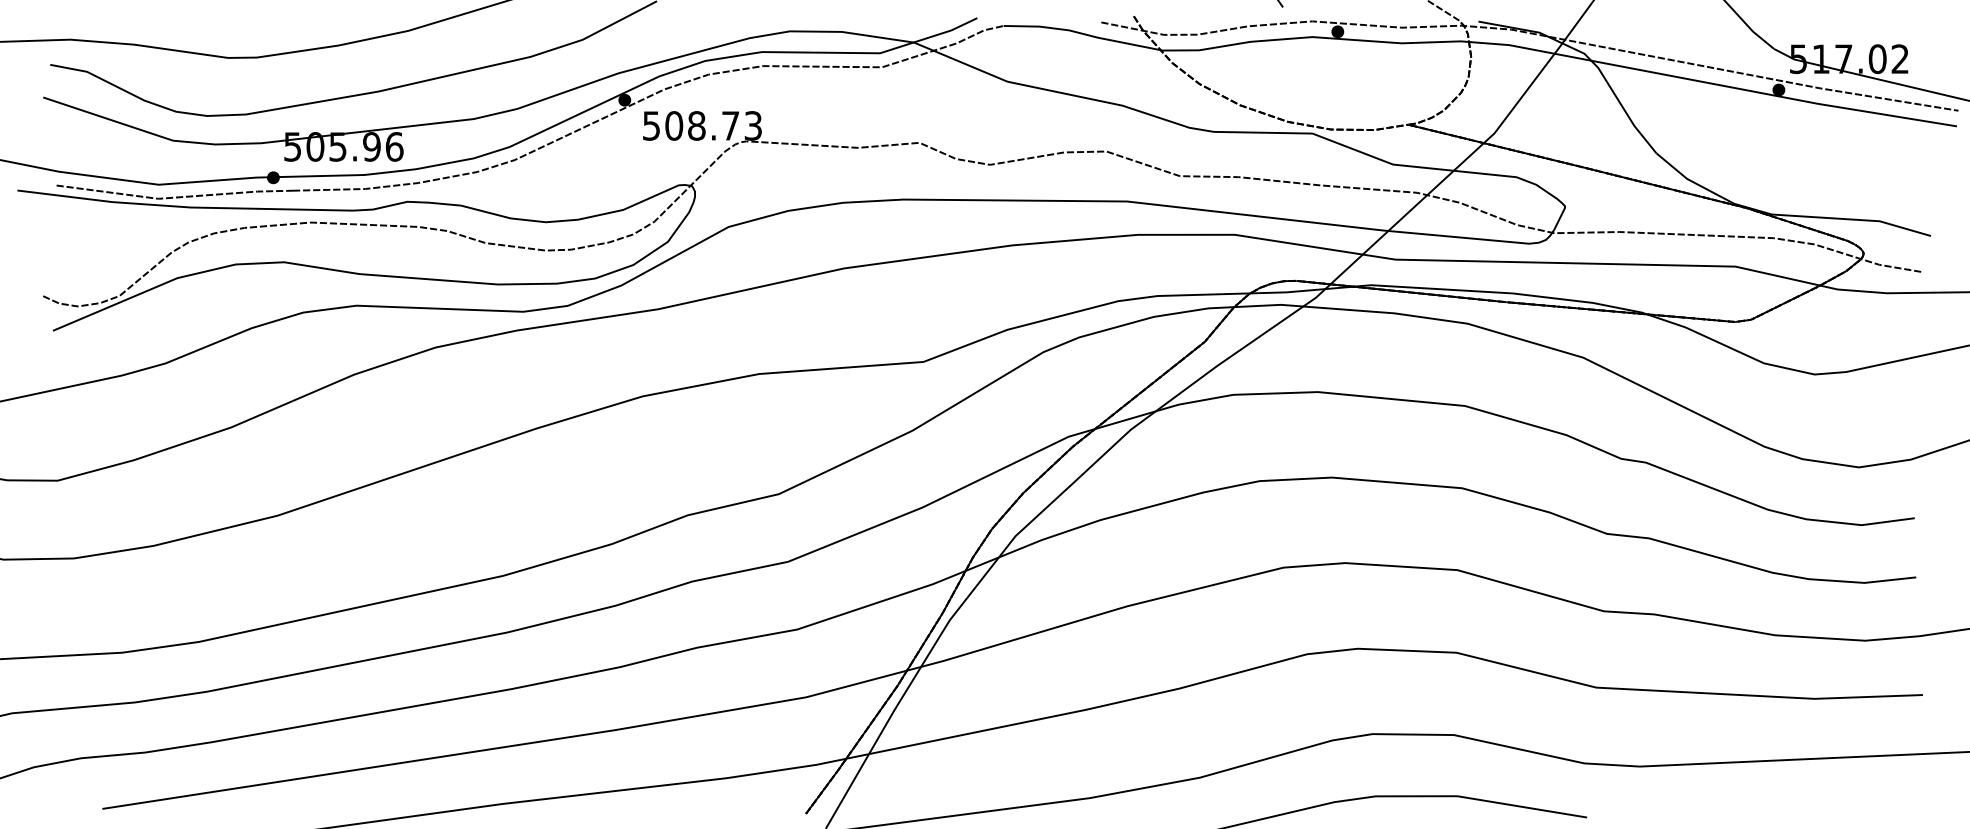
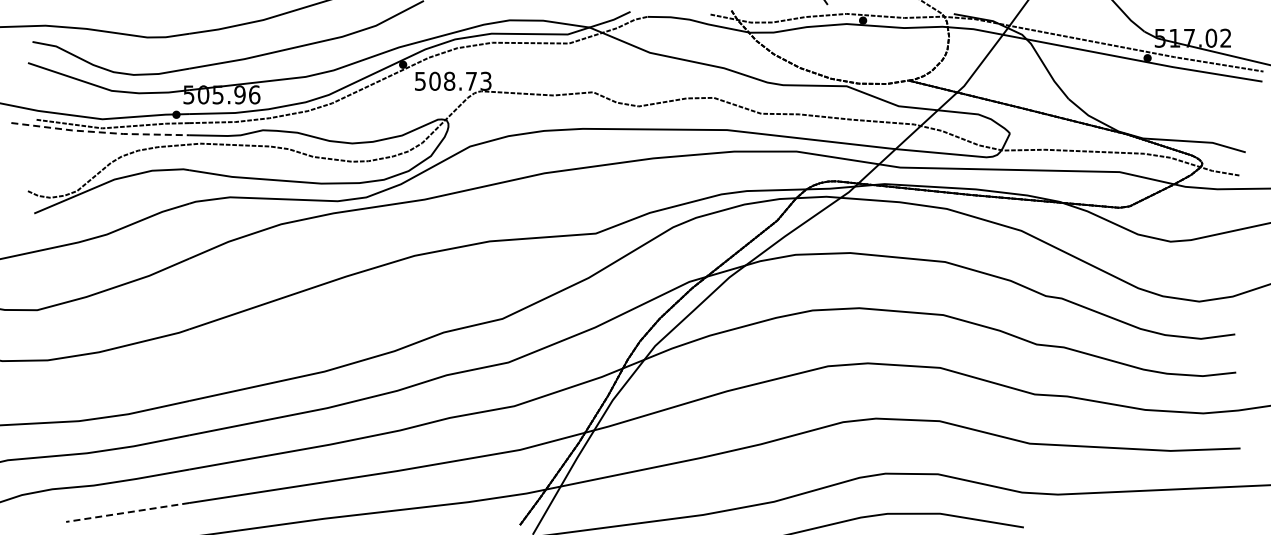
line: (155, 205) -> (100, 132), solid -> dashed
line: (197, 794) -> (127, 512), solid -> dashed

